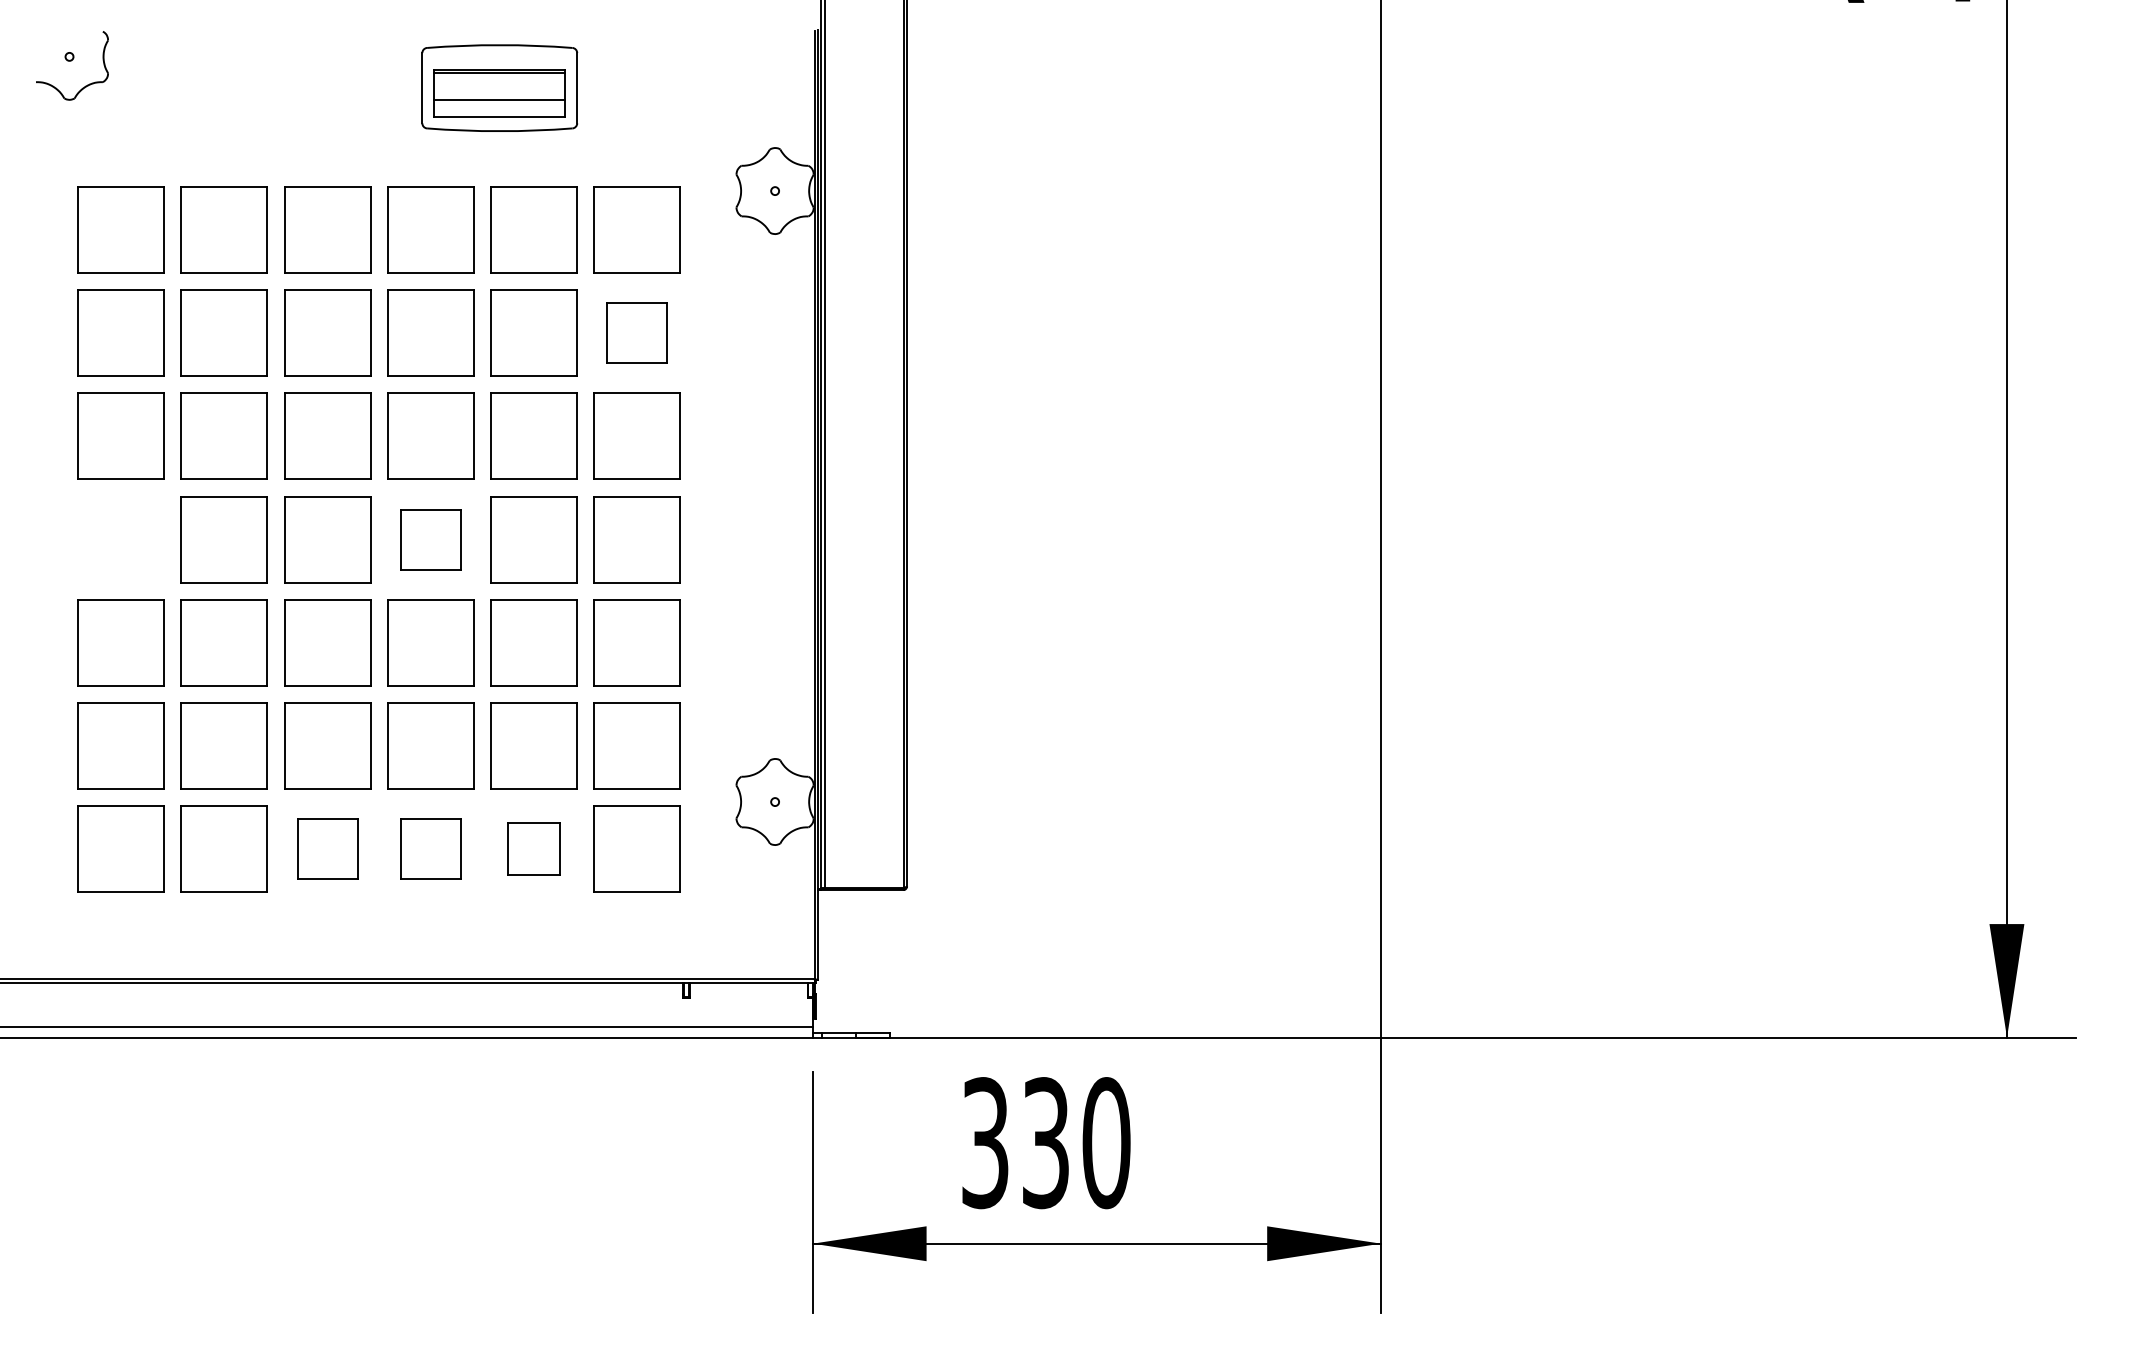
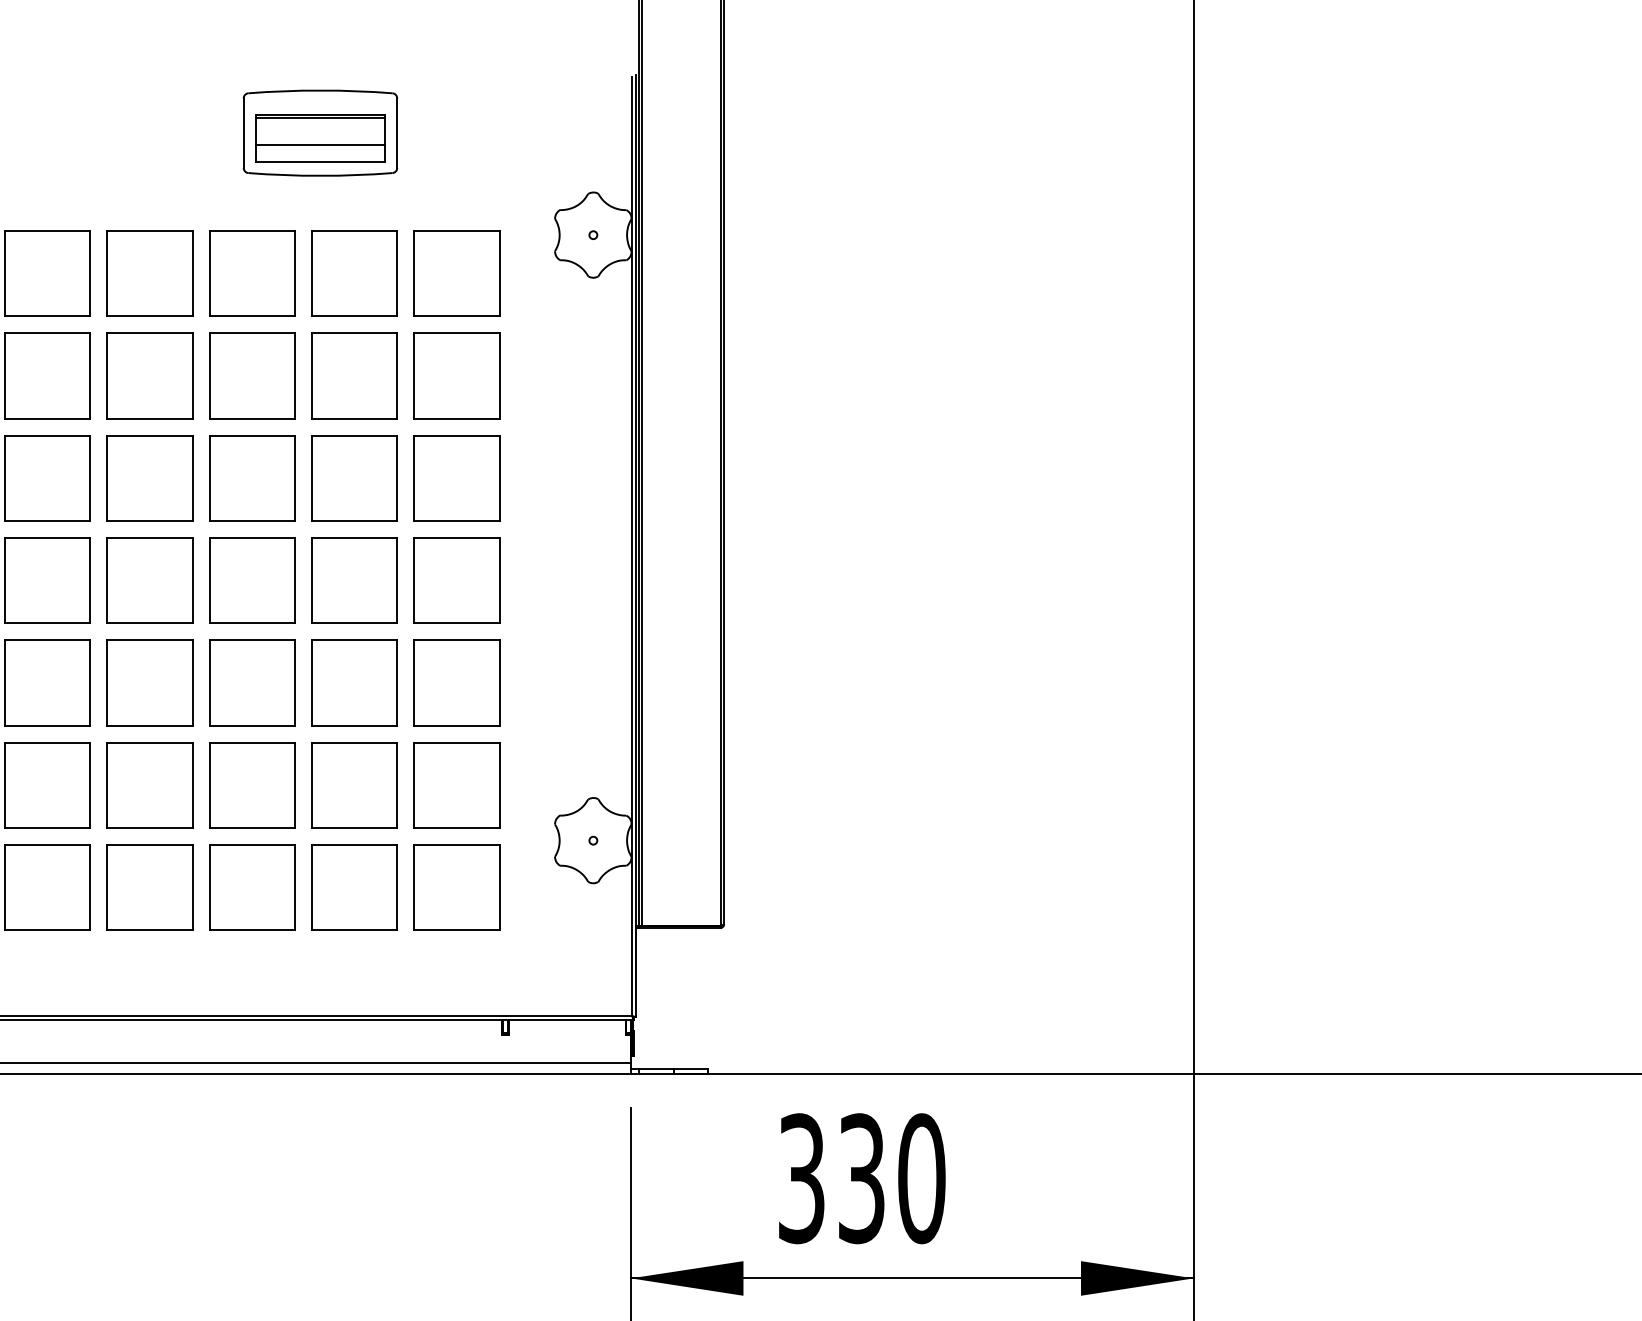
part: (636, 332) -> (455, 375), size x1.43
part: (430, 539) -> (251, 580), size x1.43
part: (327, 848) -> (149, 886), size x1.43
part: (430, 848) -> (251, 886), size x1.43
part: (533, 848) -> (353, 886), size x1.67

